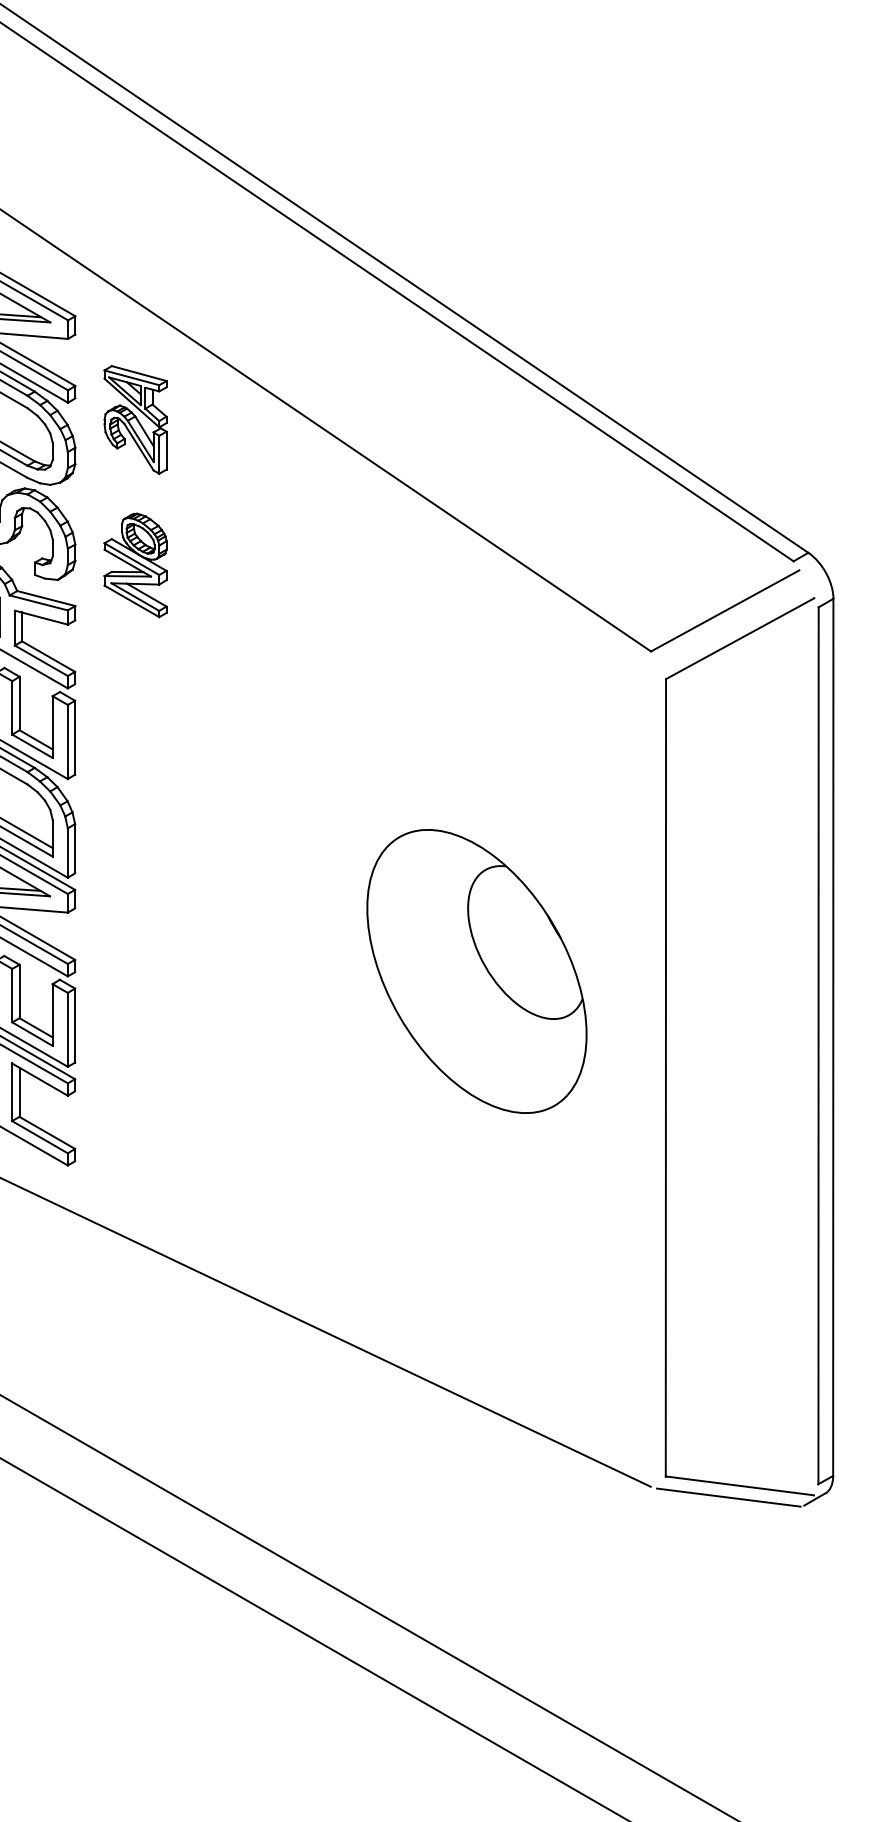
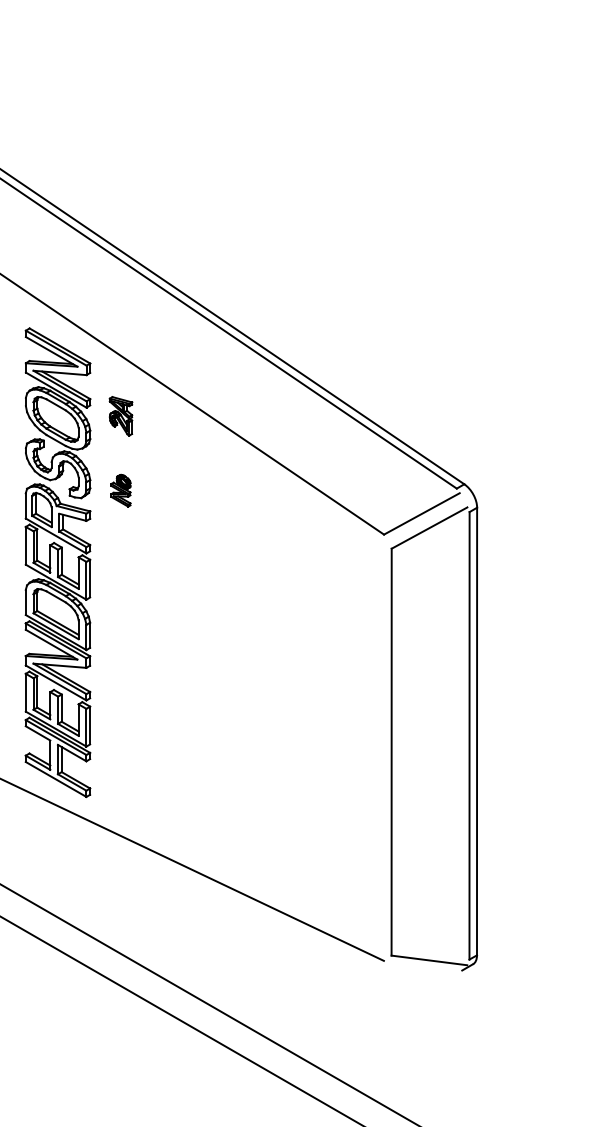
part: (134, 418) -> (120, 415), size x0.7
part: (134, 565) -> (120, 490), size x0.6
part: (475, 970) -> (294, 697), removed
line: (728, 1497) -> (423, 966), removed

